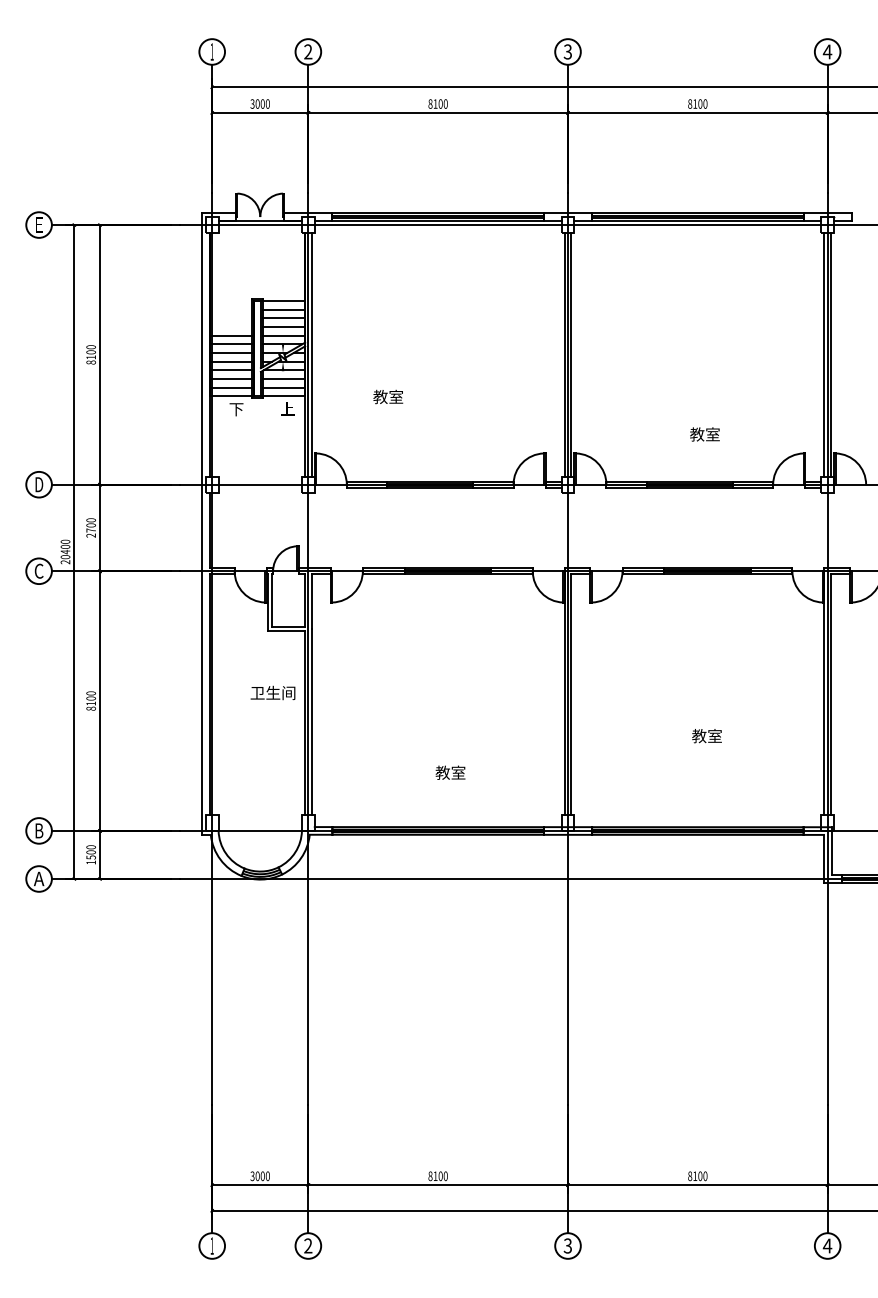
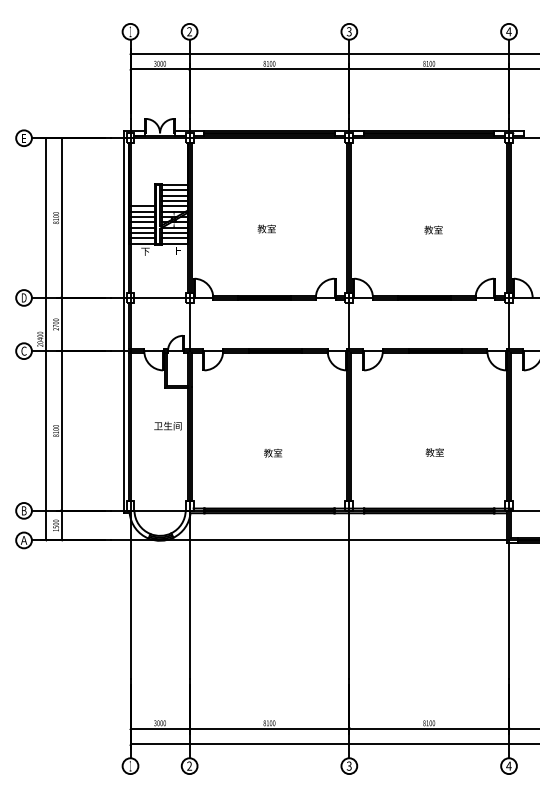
text: (387, 396) -> (266, 228), moved
text: (704, 433) -> (433, 229), moved
text: (451, 773) -> (273, 453), moved

